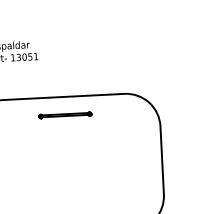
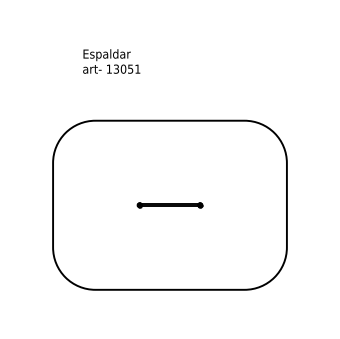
part: (64, 115) -> (169, 205), moved

